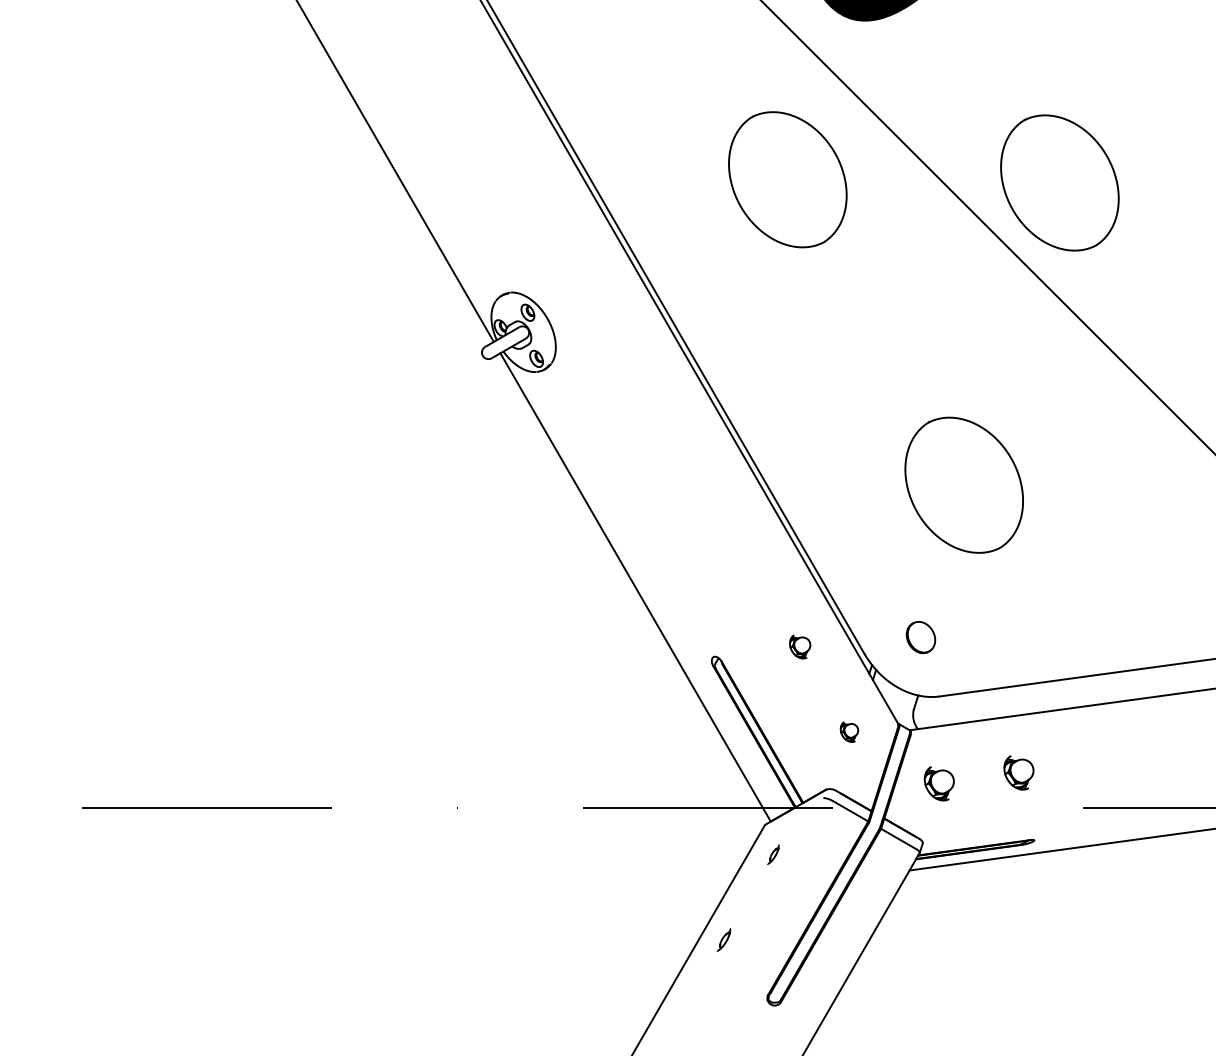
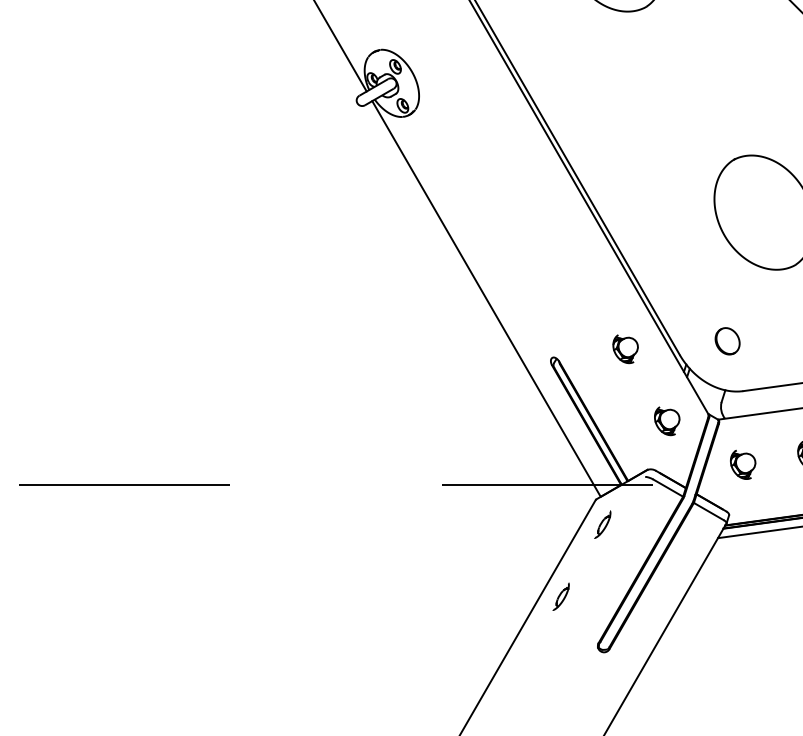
part: (799, 646) -> (624, 348), size x1.43
part: (849, 731) -> (667, 420), size x1.67
part: (773, 854) -> (603, 524), size x1.67
part: (723, 939) -> (560, 596), size x1.43

